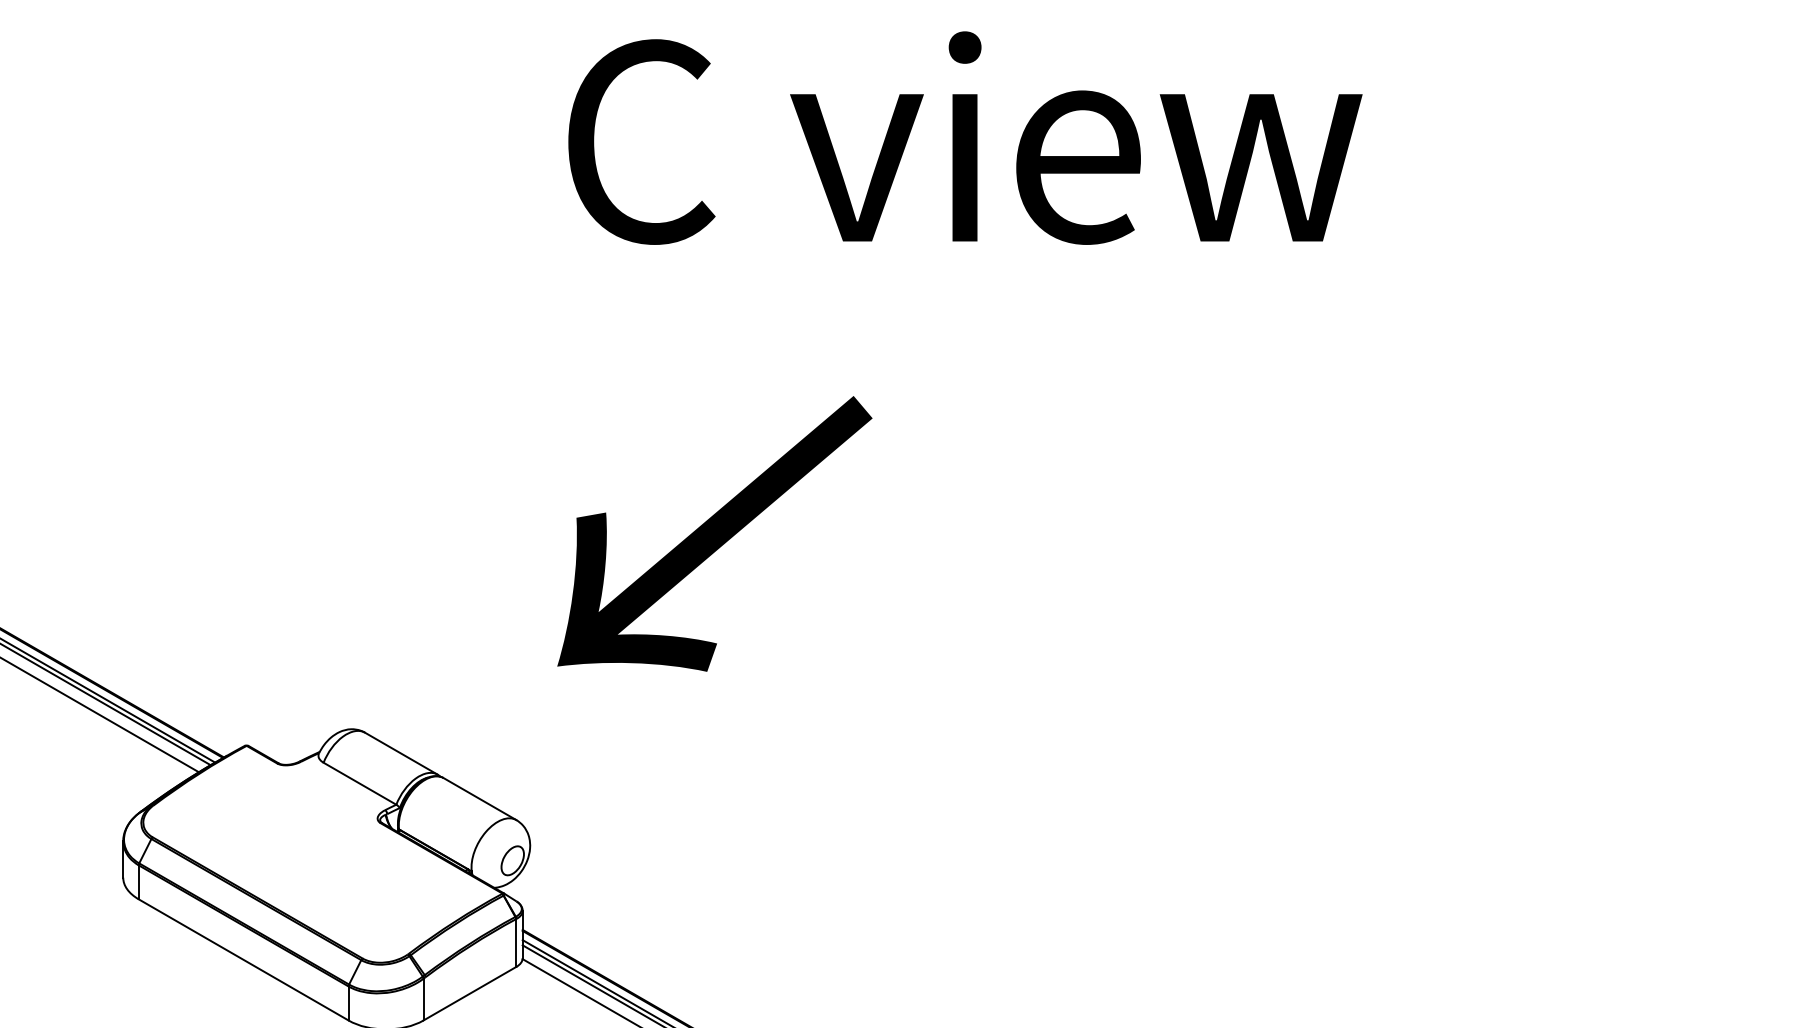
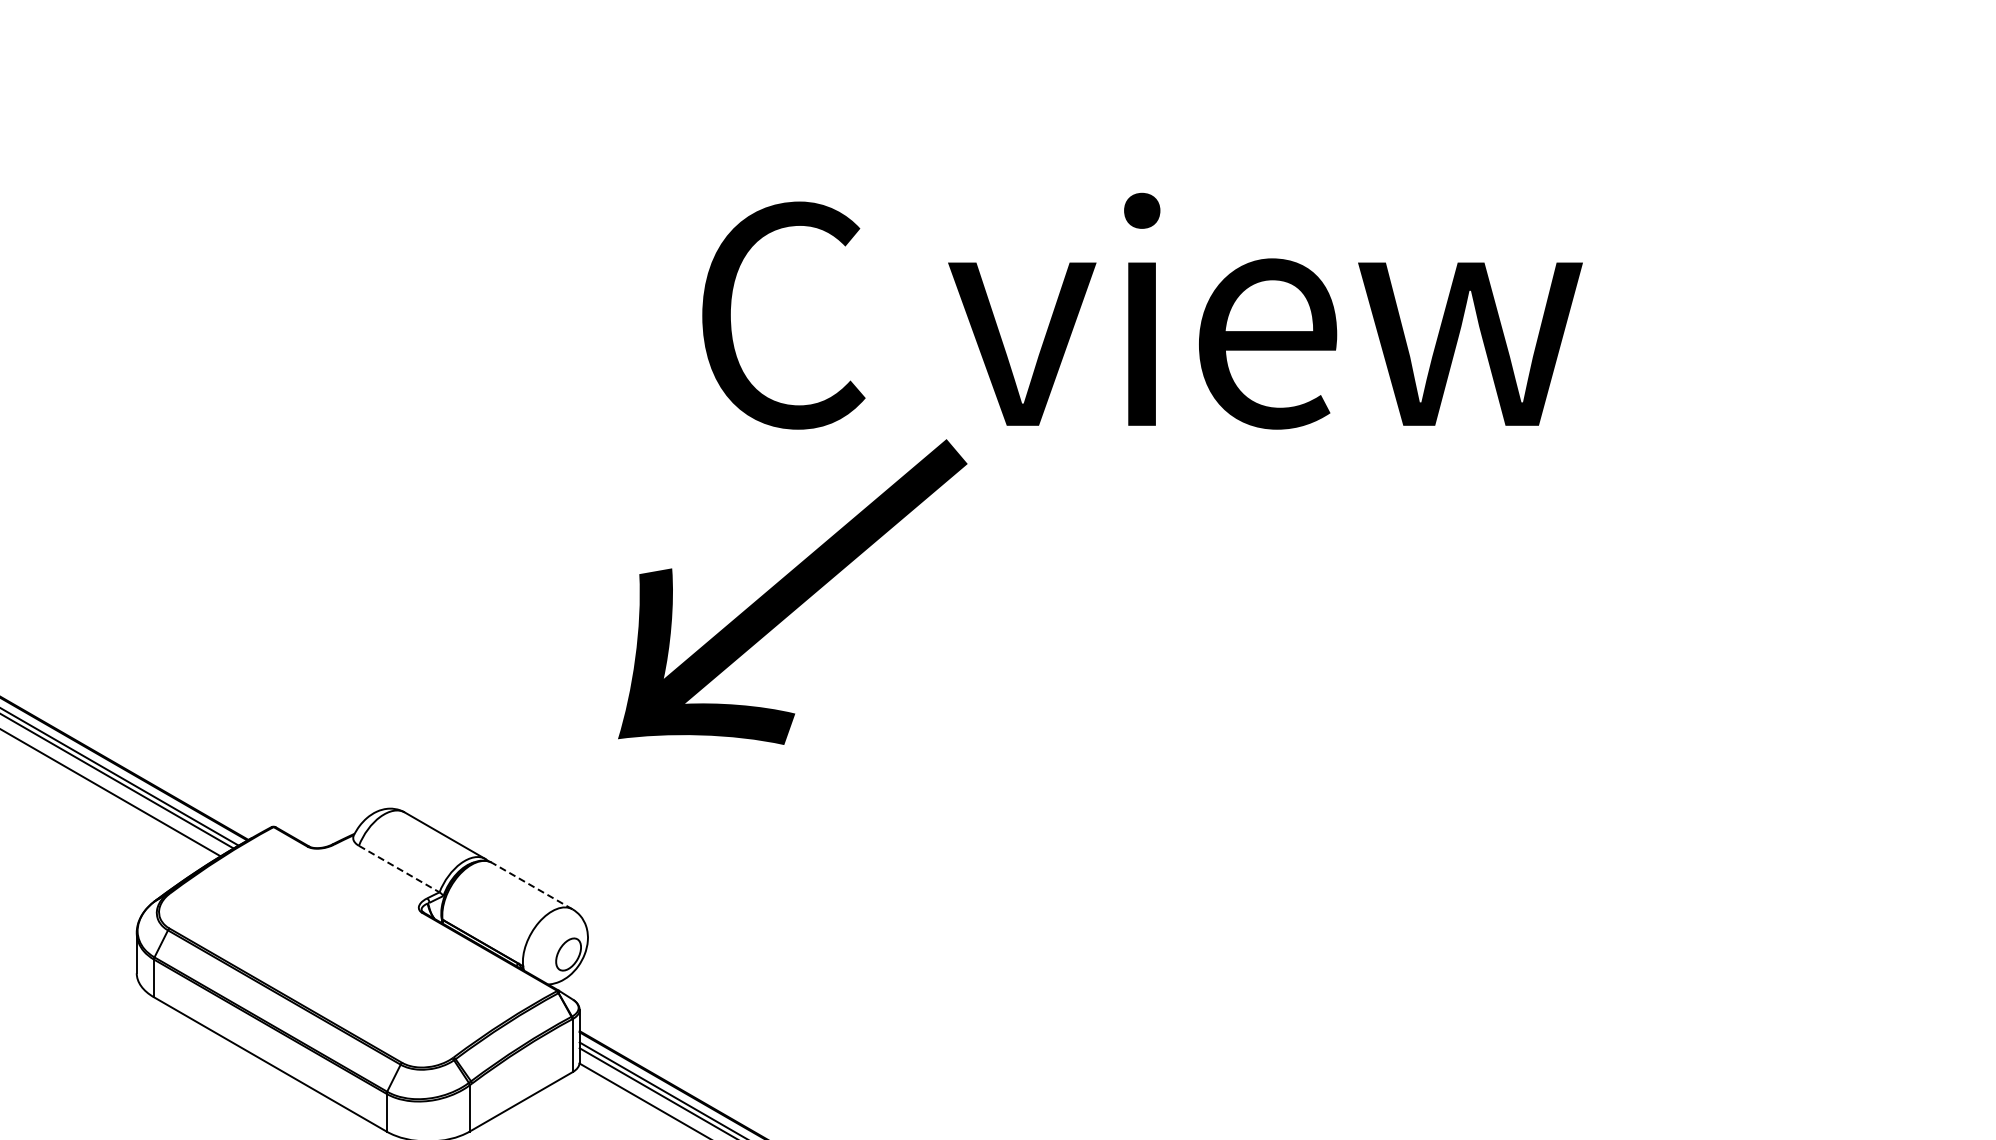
text: (965, 137) -> (1142, 310), moved
line: (360, 784) -> (399, 869), solid -> dashed
line: (480, 799) -> (532, 886), solid -> dashed

